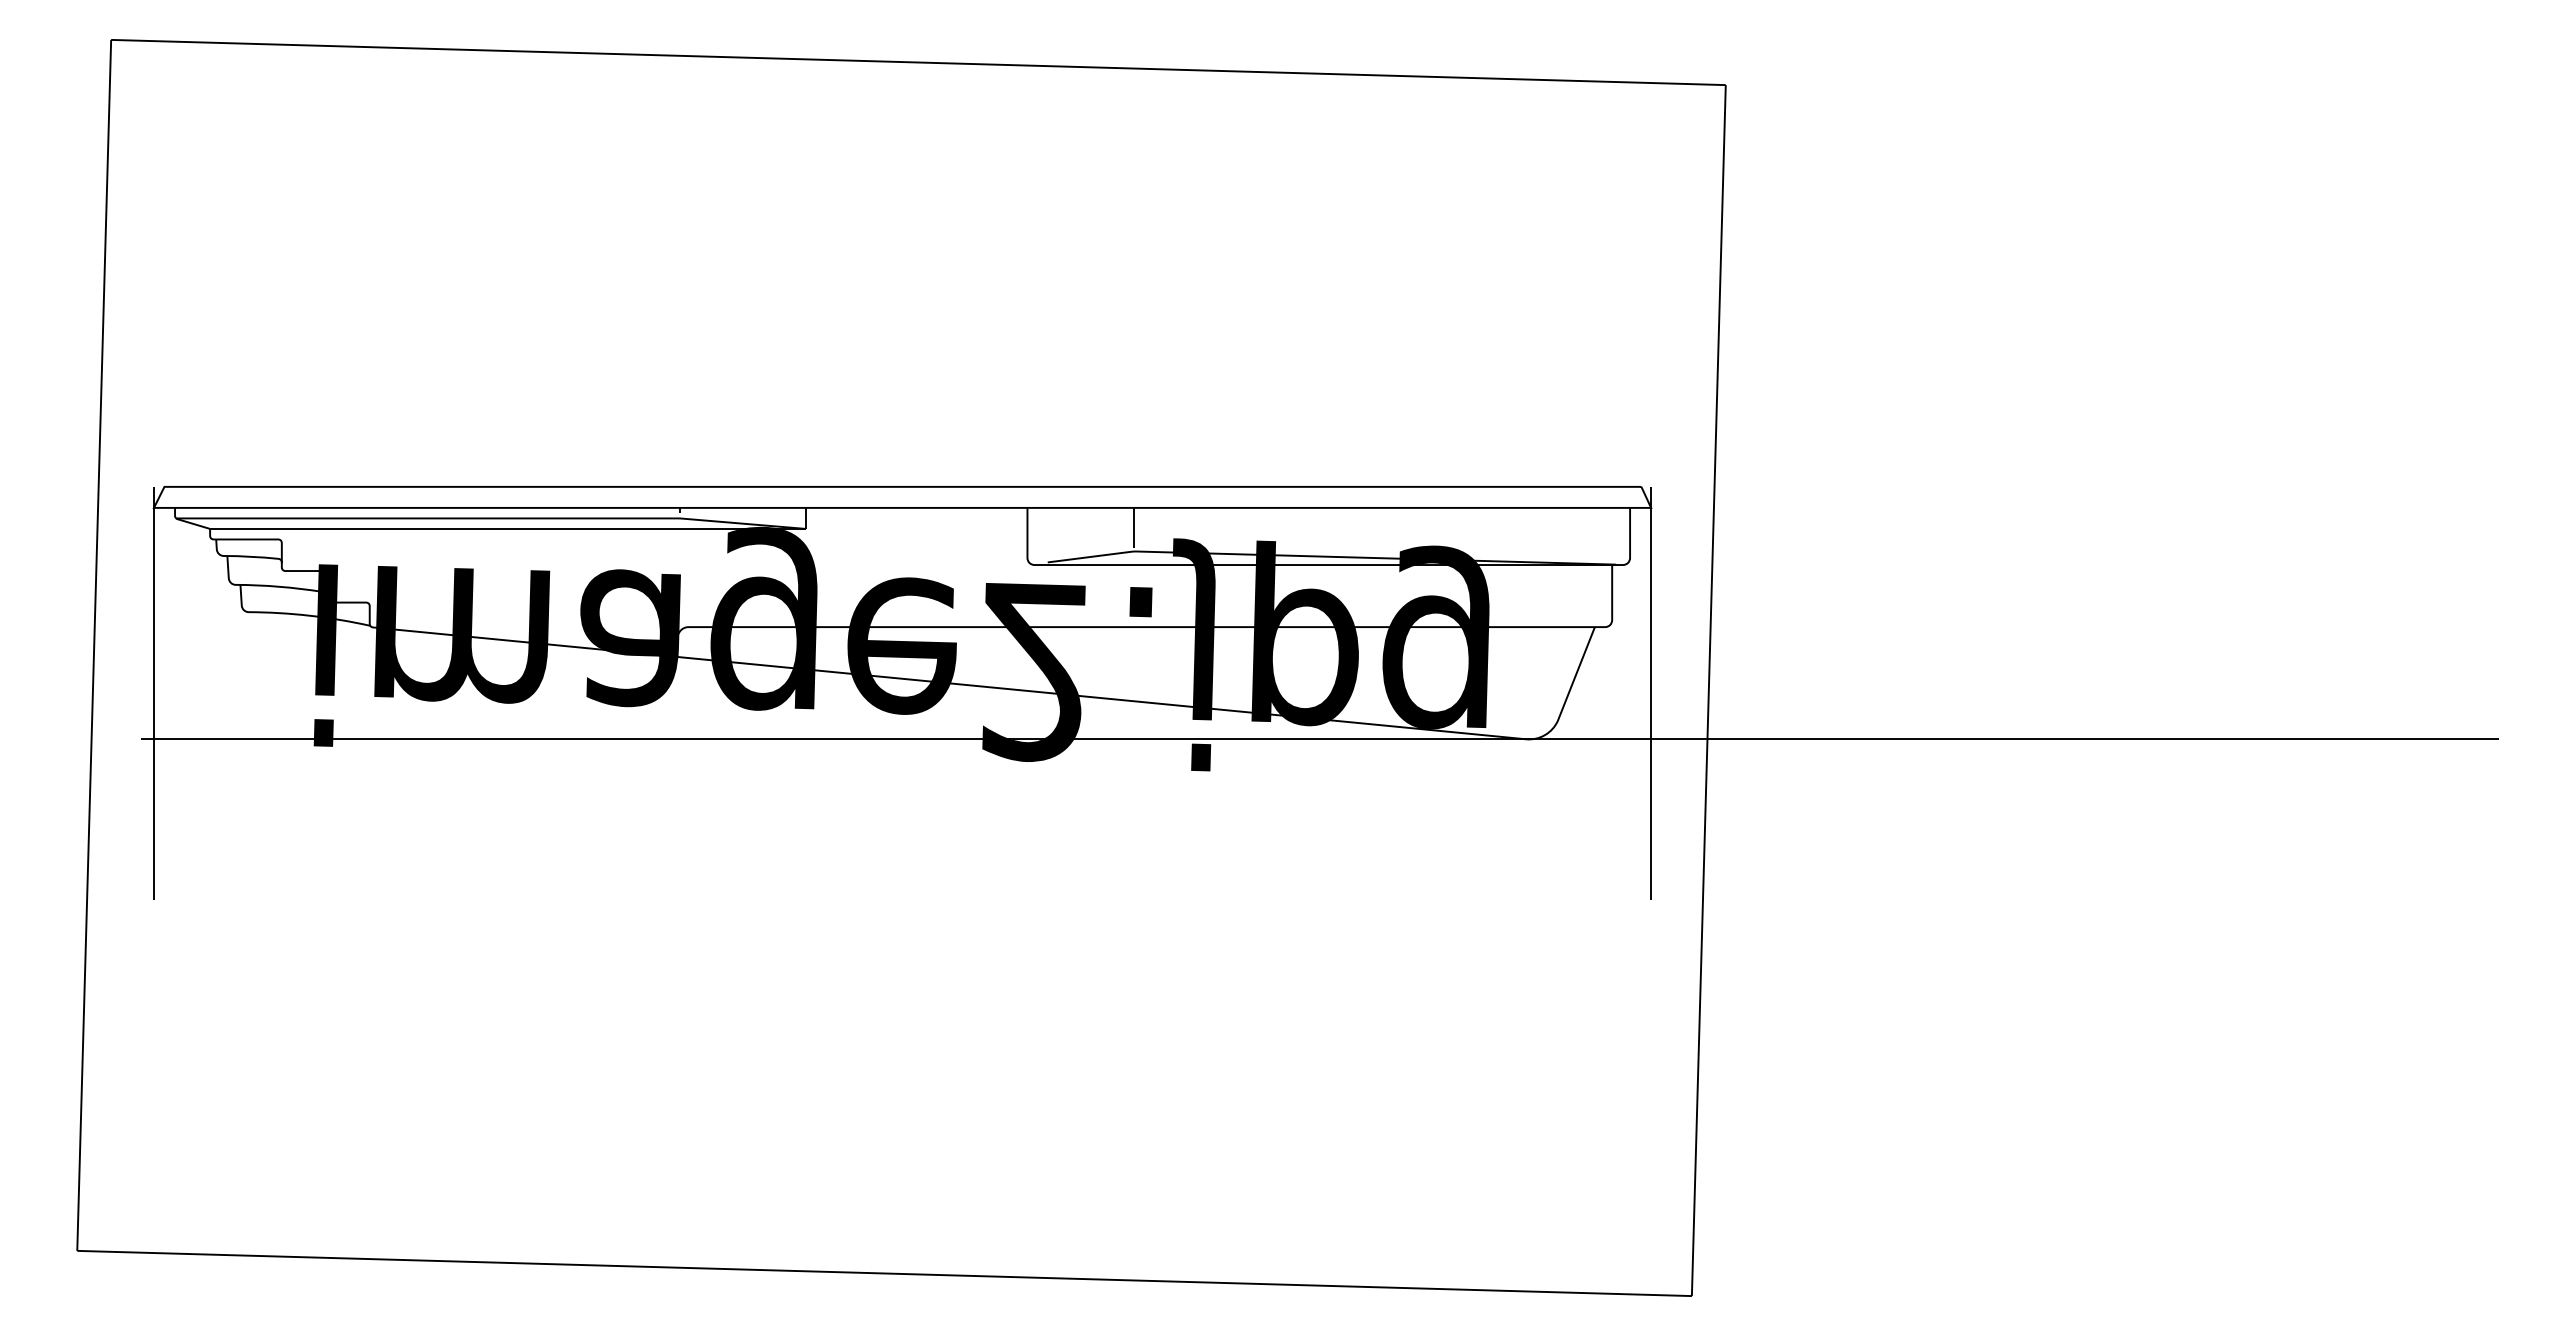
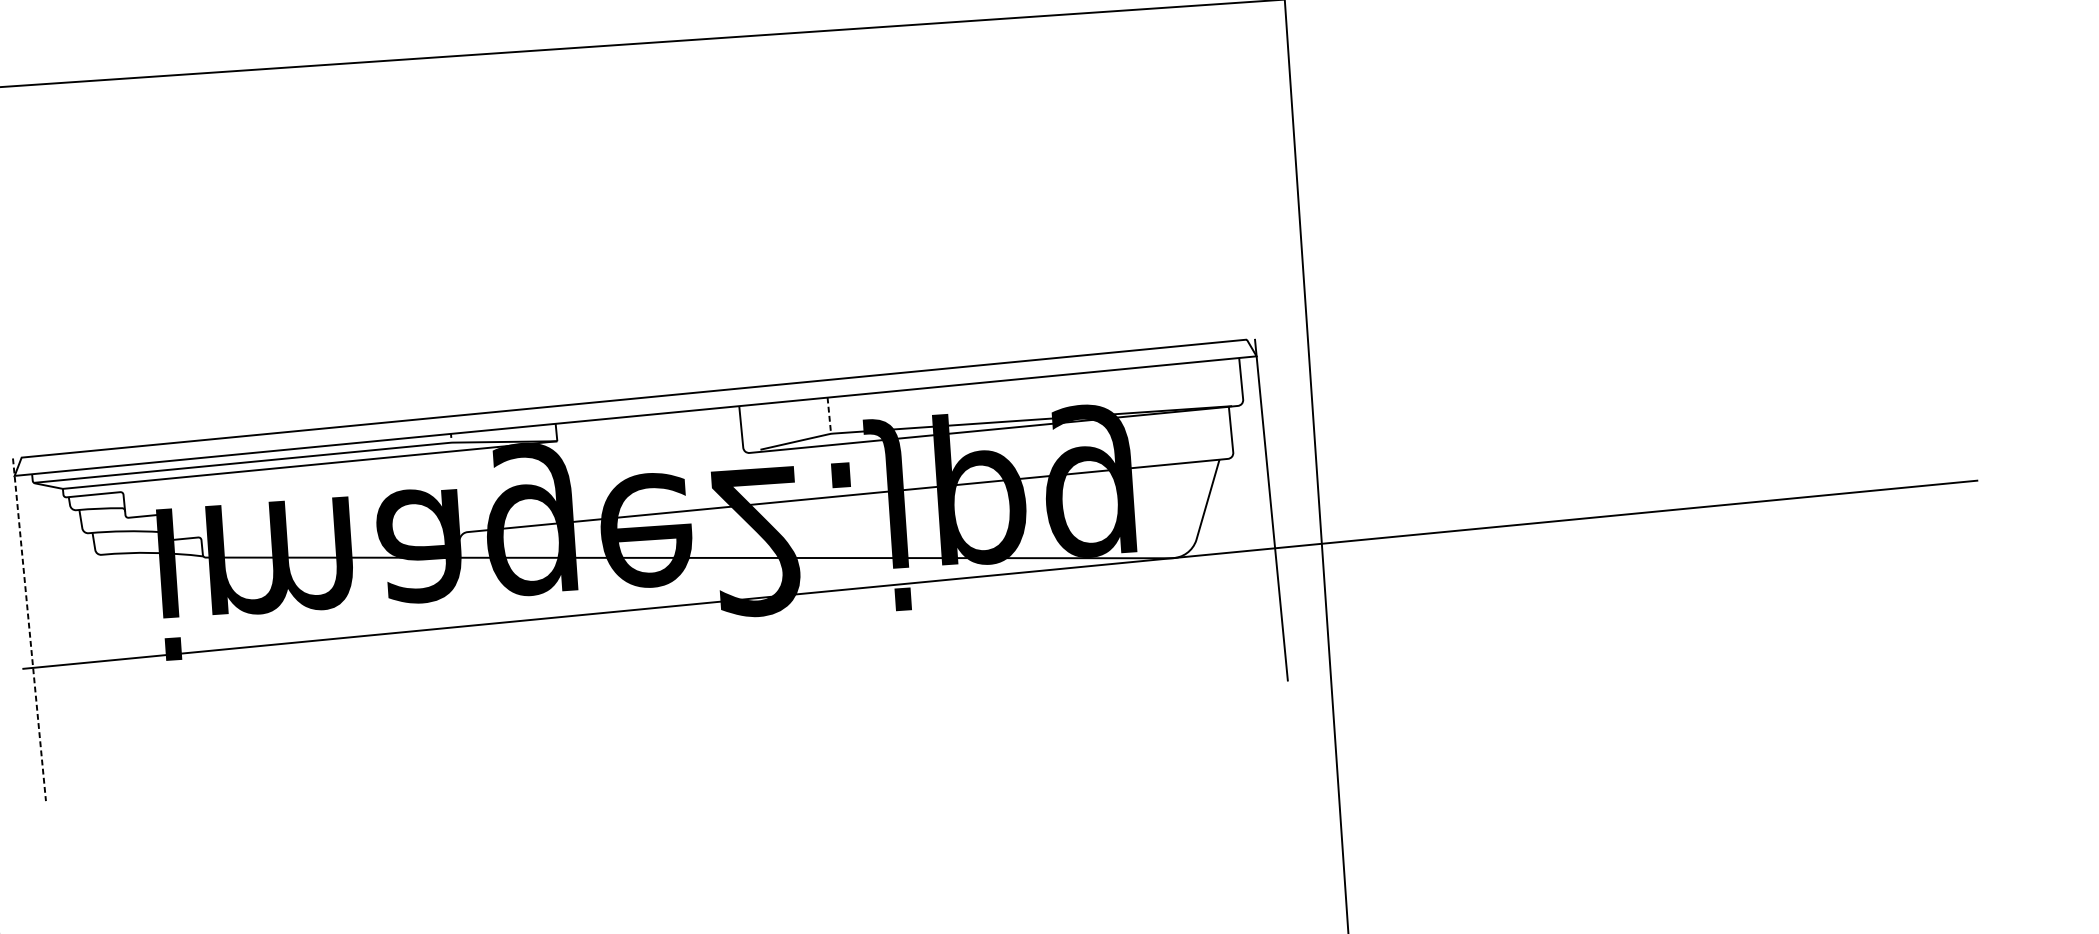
line: (1133, 528) -> (828, 414), solid -> dashed
line: (154, 693) -> (29, 629), solid -> dashed

